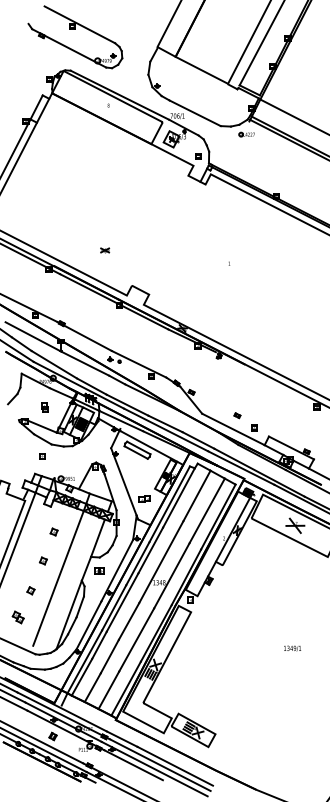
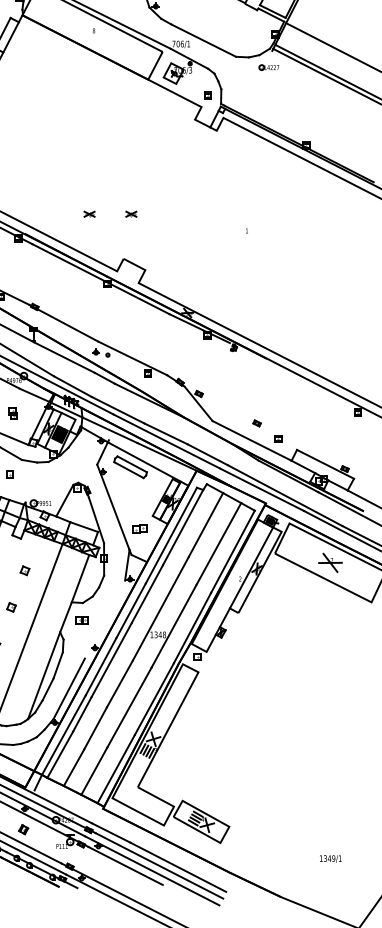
part: (138, 250) -> (131, 214), added
line: (117, 570) -> (105, 619), removed
text: (292, 648) -> (330, 858), moved

